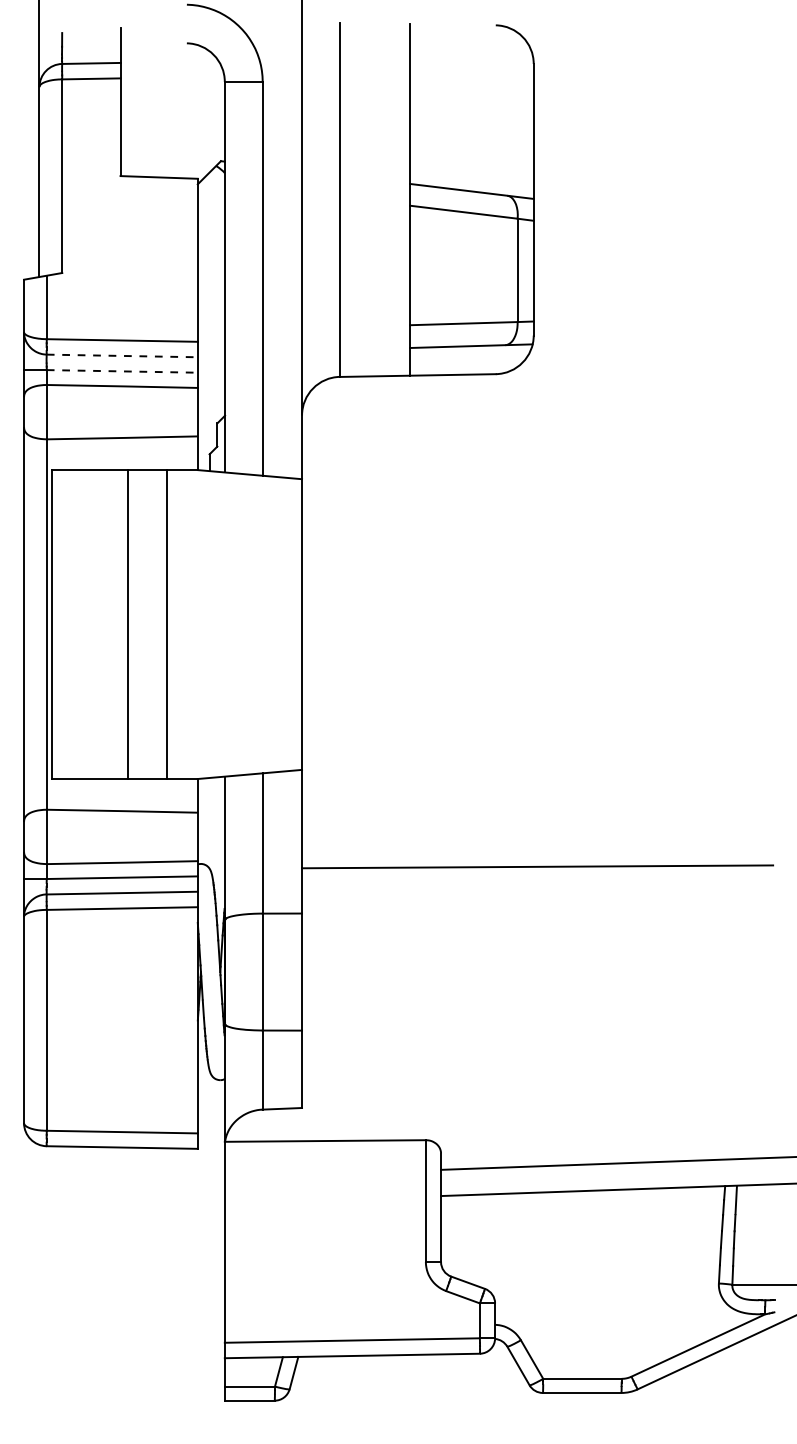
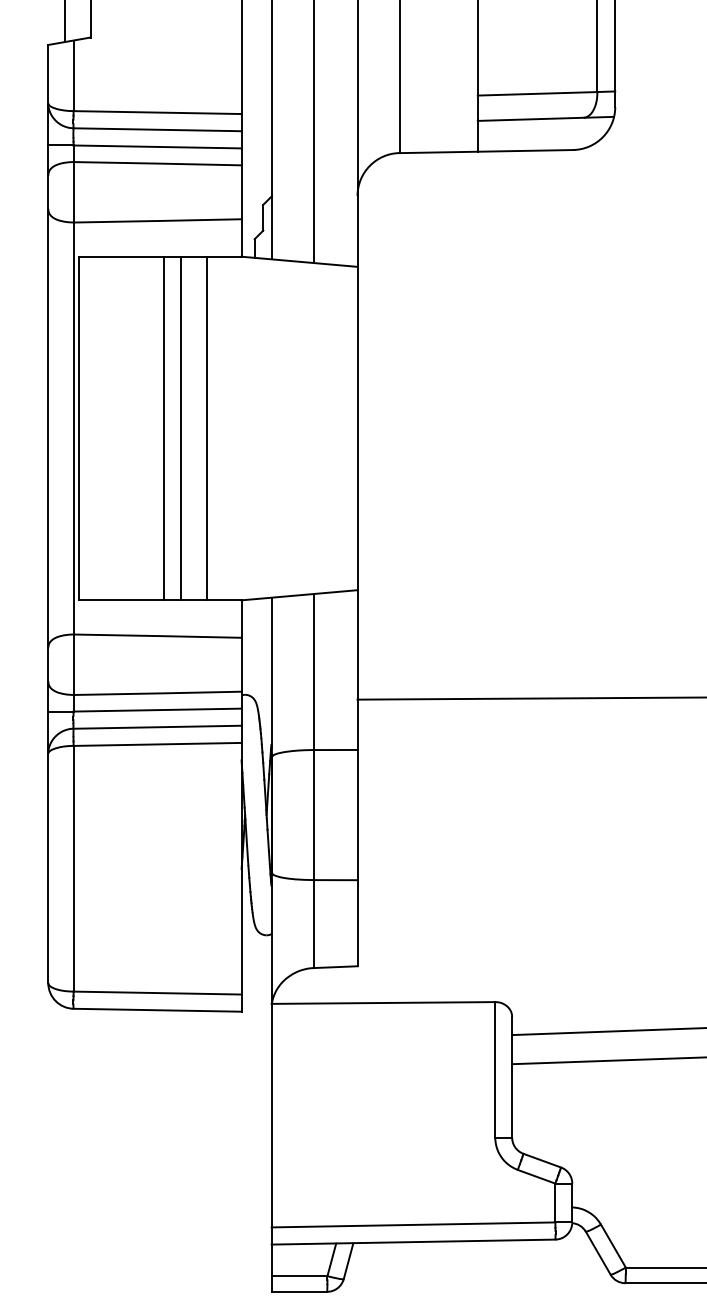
line: (122, 355) -> (157, 129), dashed -> solid
line: (122, 371) -> (157, 147), dashed -> solid
line: (143, 624) -> (181, 428), added

